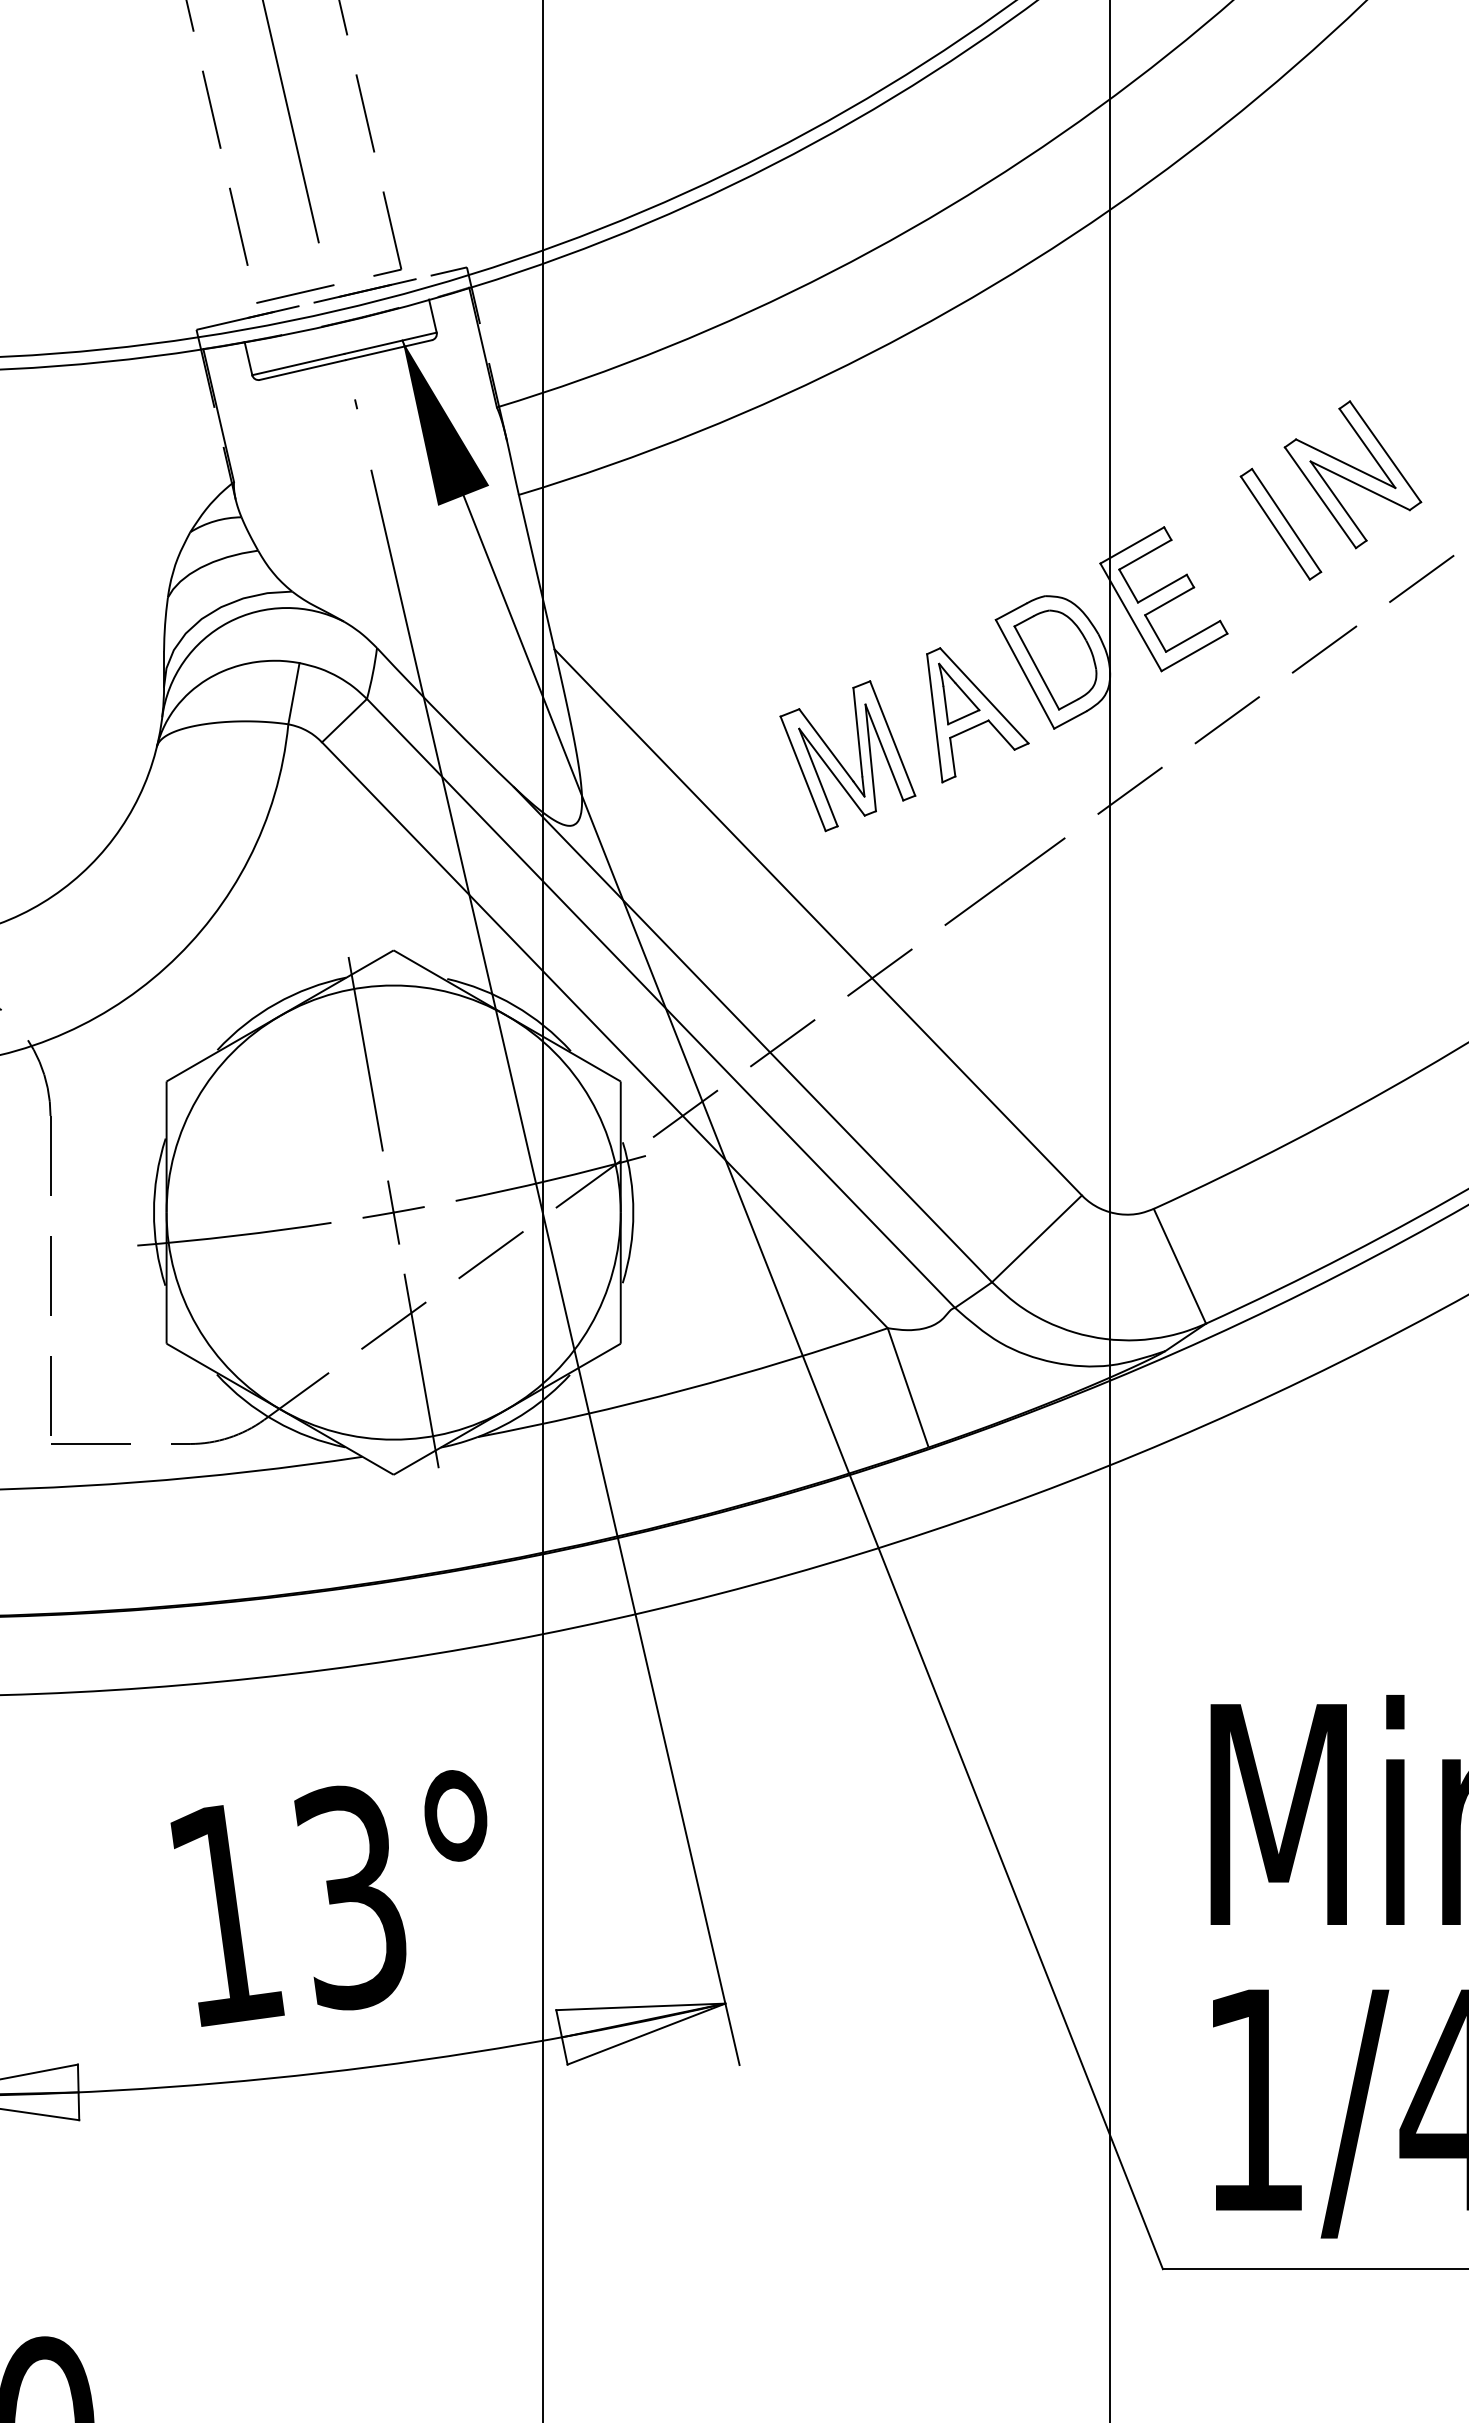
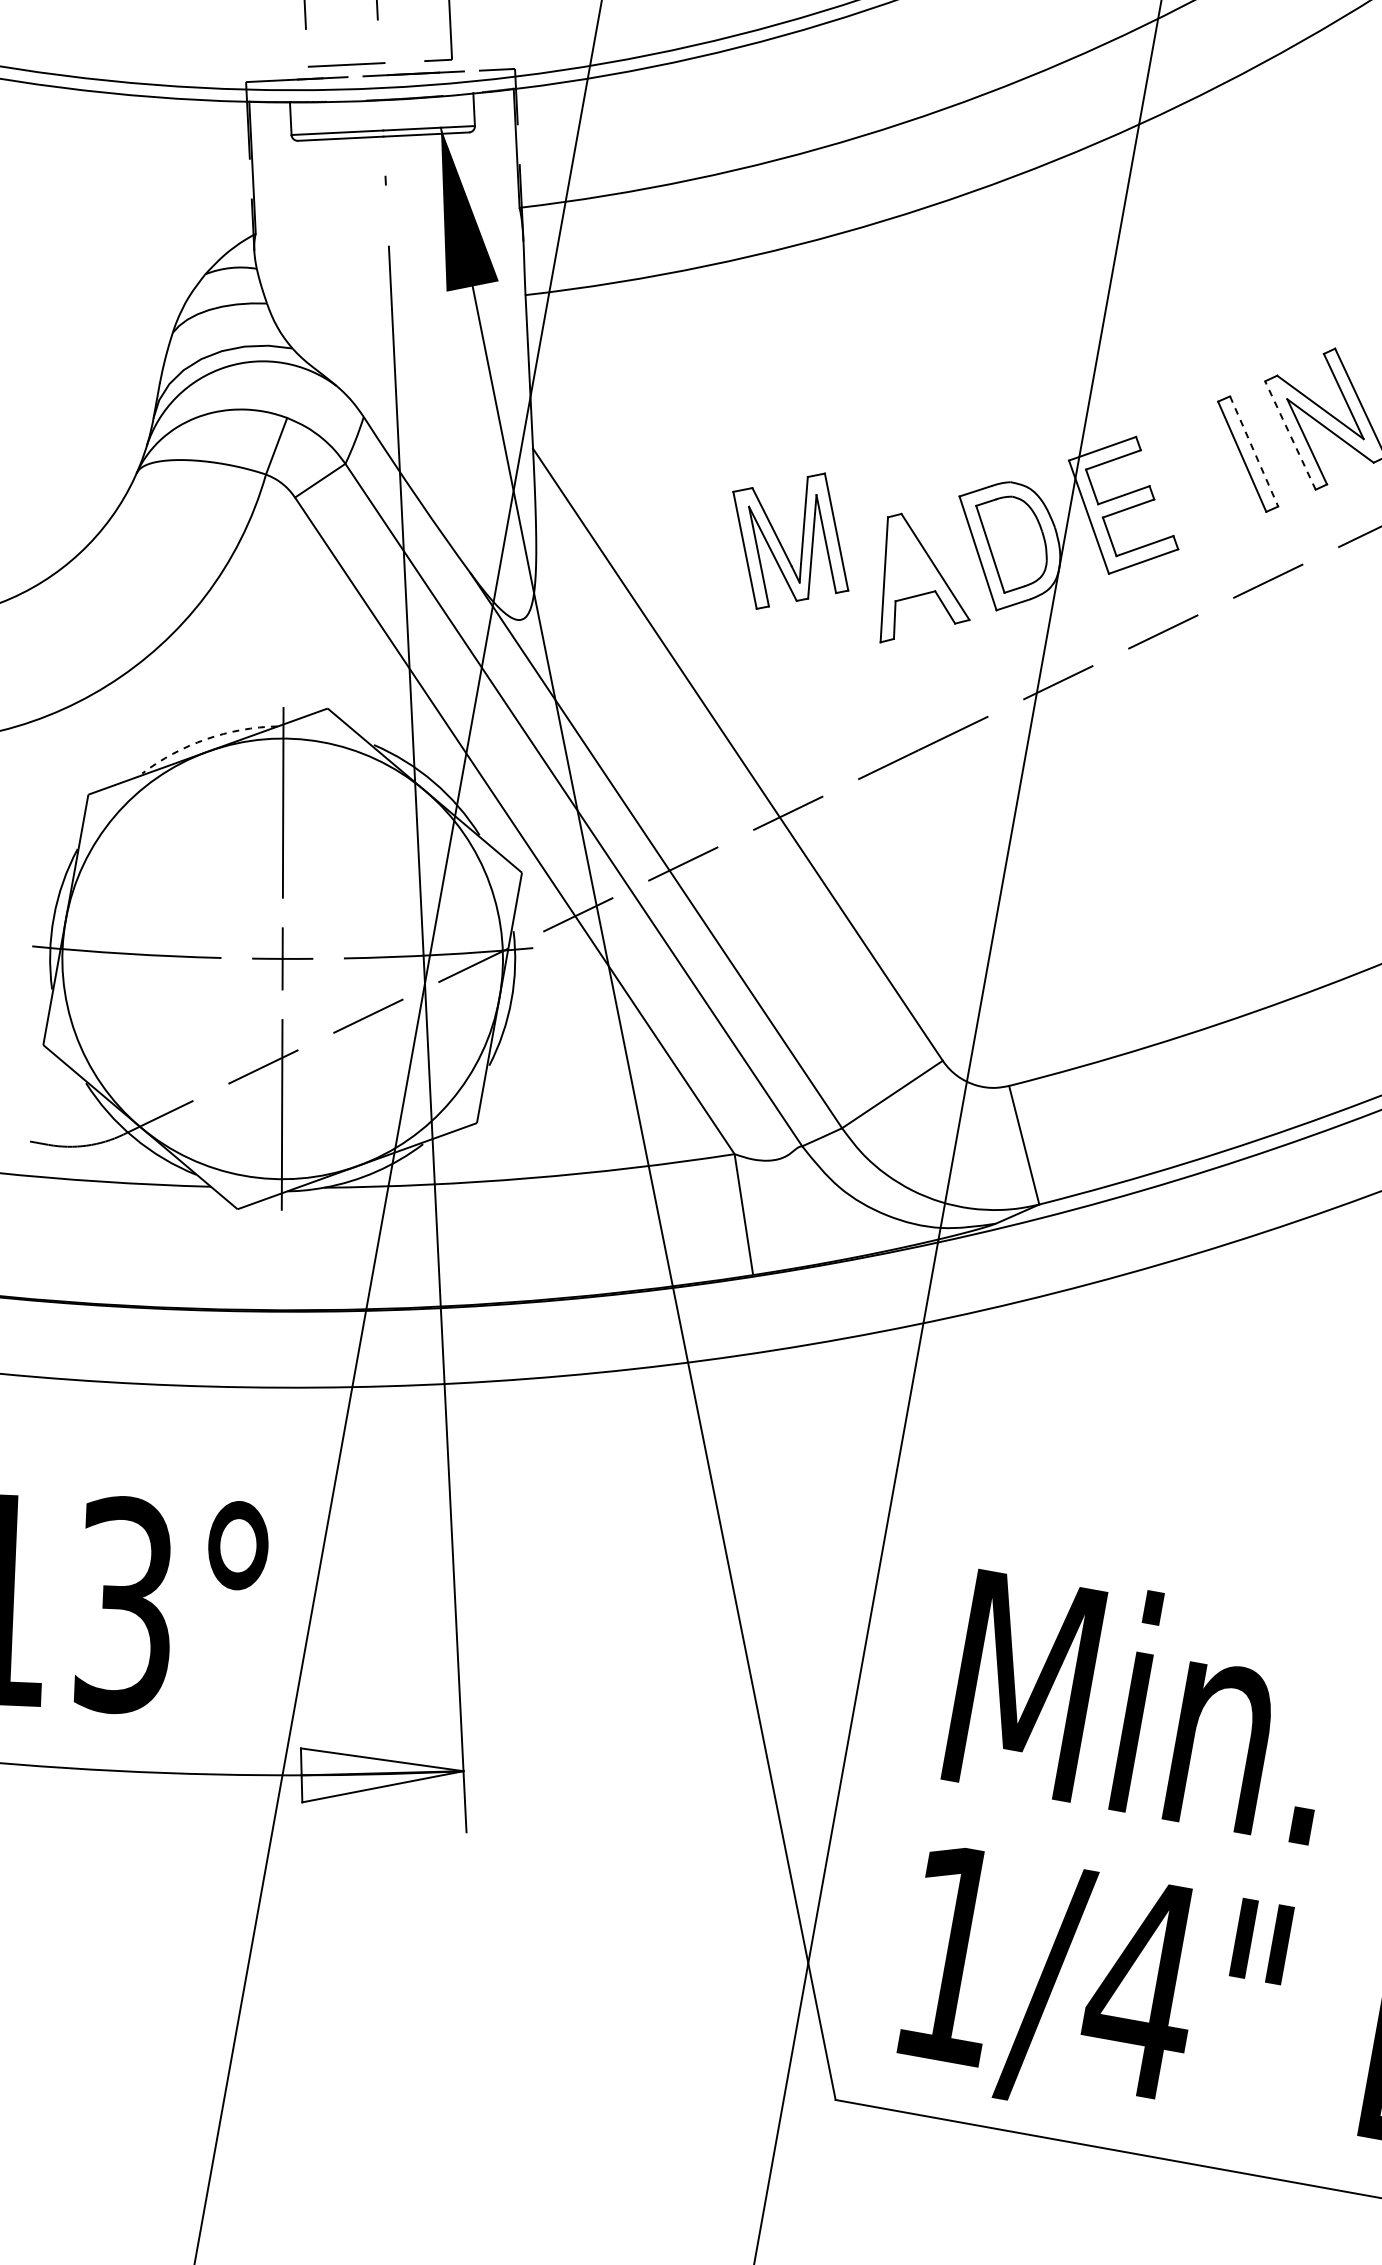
line: (1320, 497) -> (1290, 435), solid -> dashed
line: (1286, 520) -> (1254, 451), solid -> dashed
part: (959, 693) -> (912, 560), removed
part: (840, 762) -> (782, 546), moved
arc: (276, 1003) -> (206, 739), solid -> dashed

